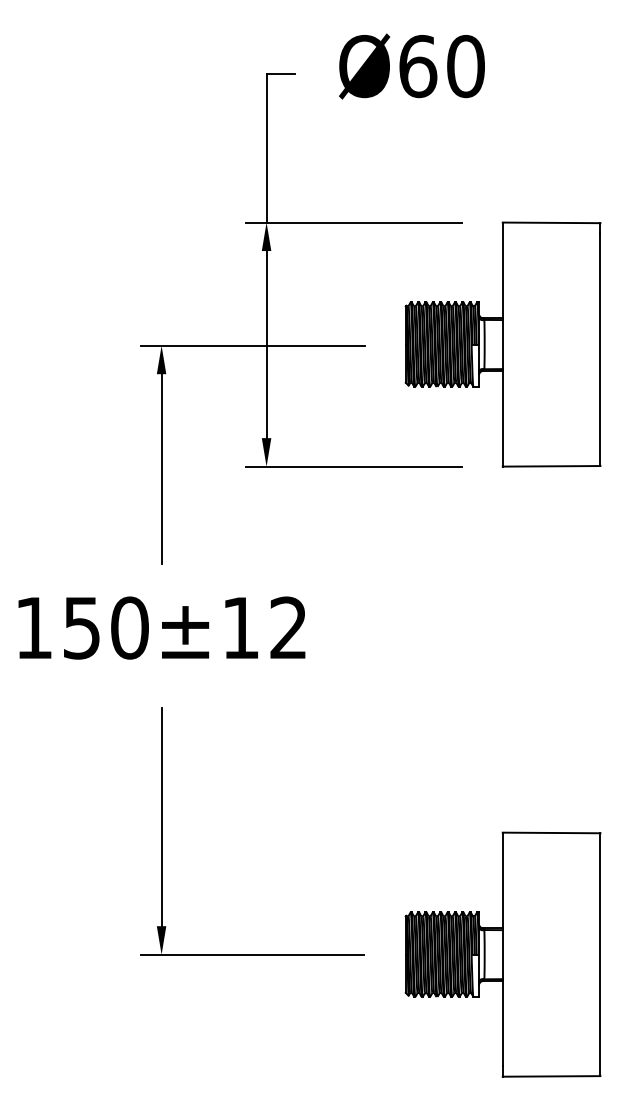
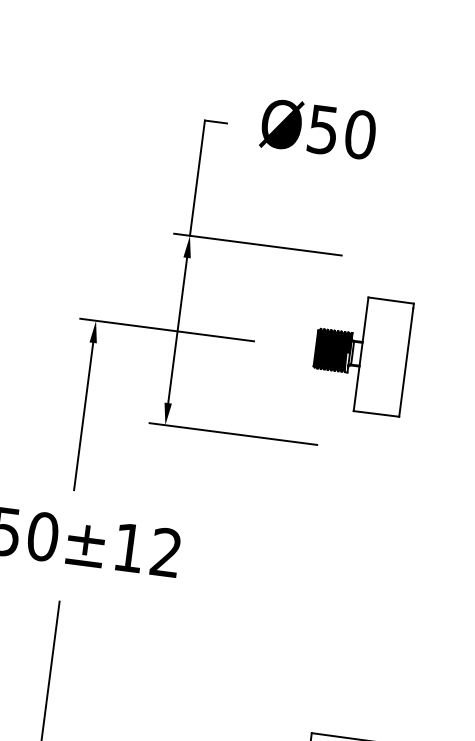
text: (418, 66) -> (323, 129), Ø60 -> Ø50
part: (502, 344) -> (360, 354), size x0.6

